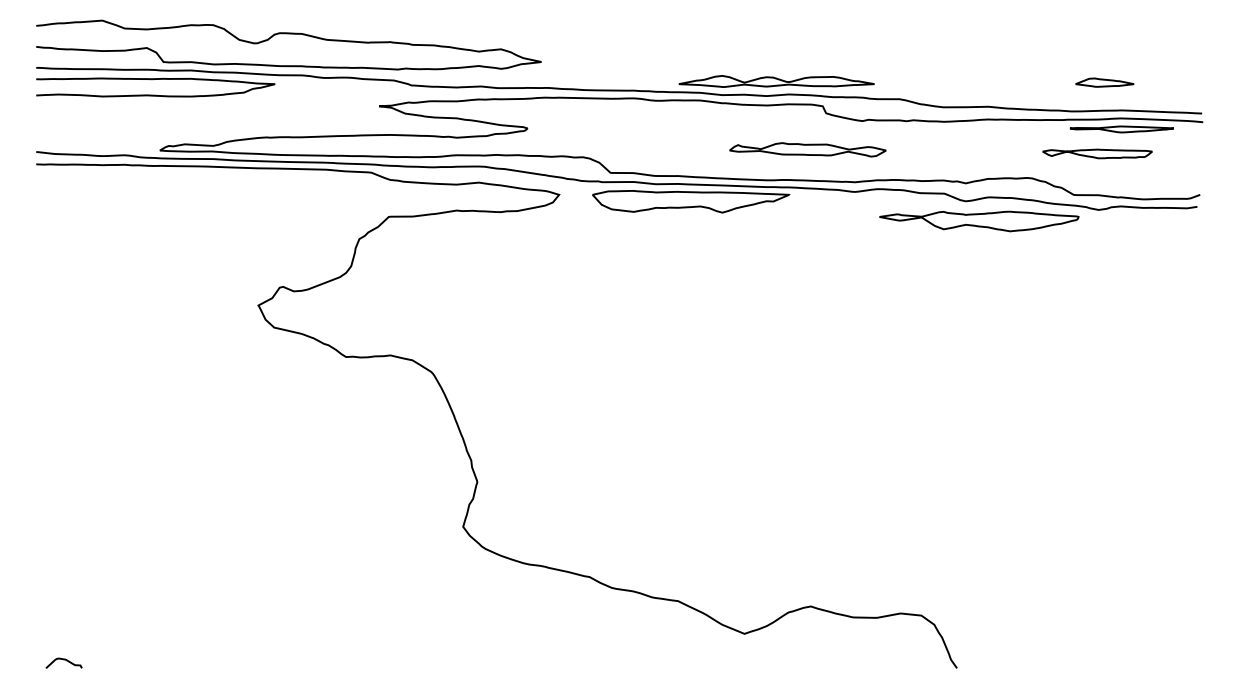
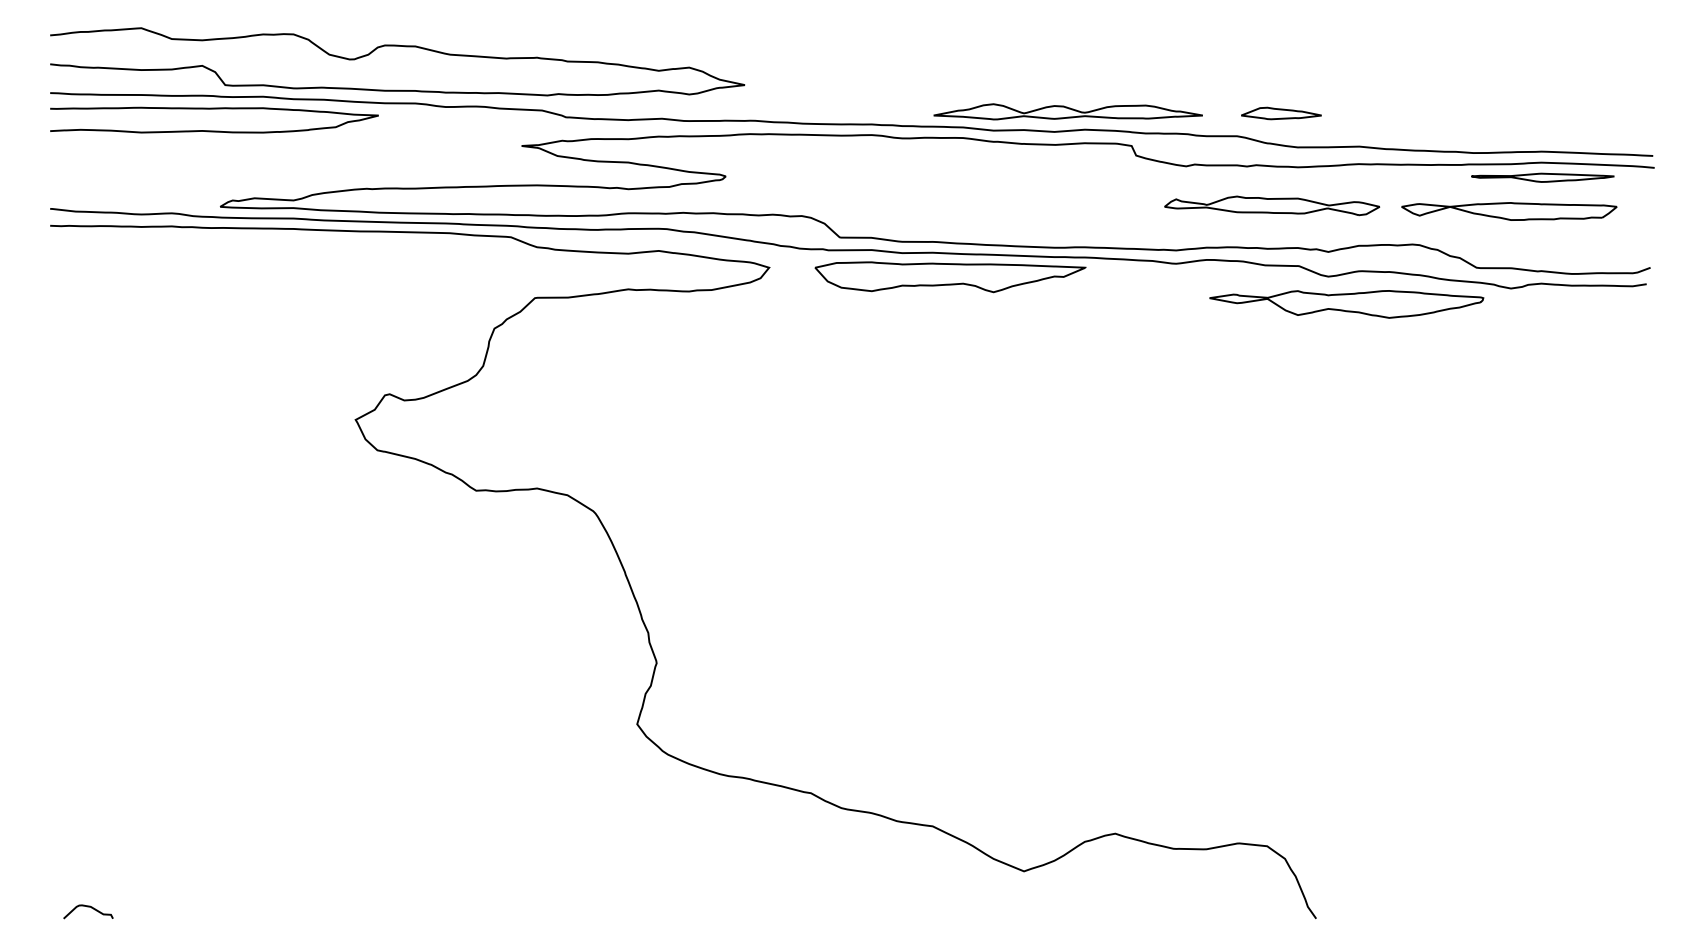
part: (1104, 82) -> (1281, 113), moved
part: (808, 149) -> (1272, 205), moved
part: (1097, 153) -> (1509, 211), size x1.43

